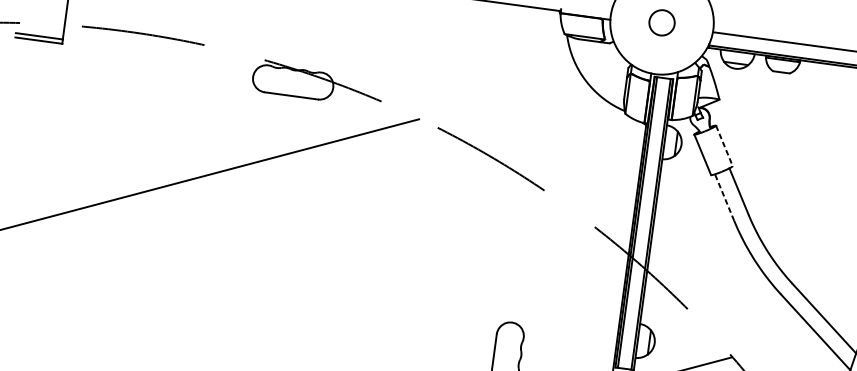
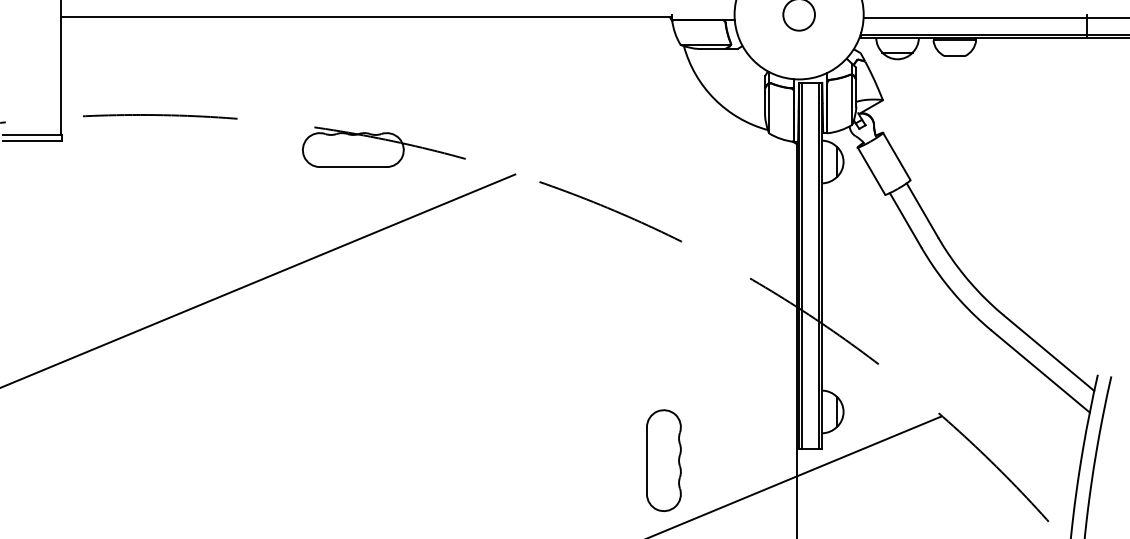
line: (725, 146) -> (897, 156), dashed -> solid
line: (724, 196) -> (905, 219), dashed -> solid

